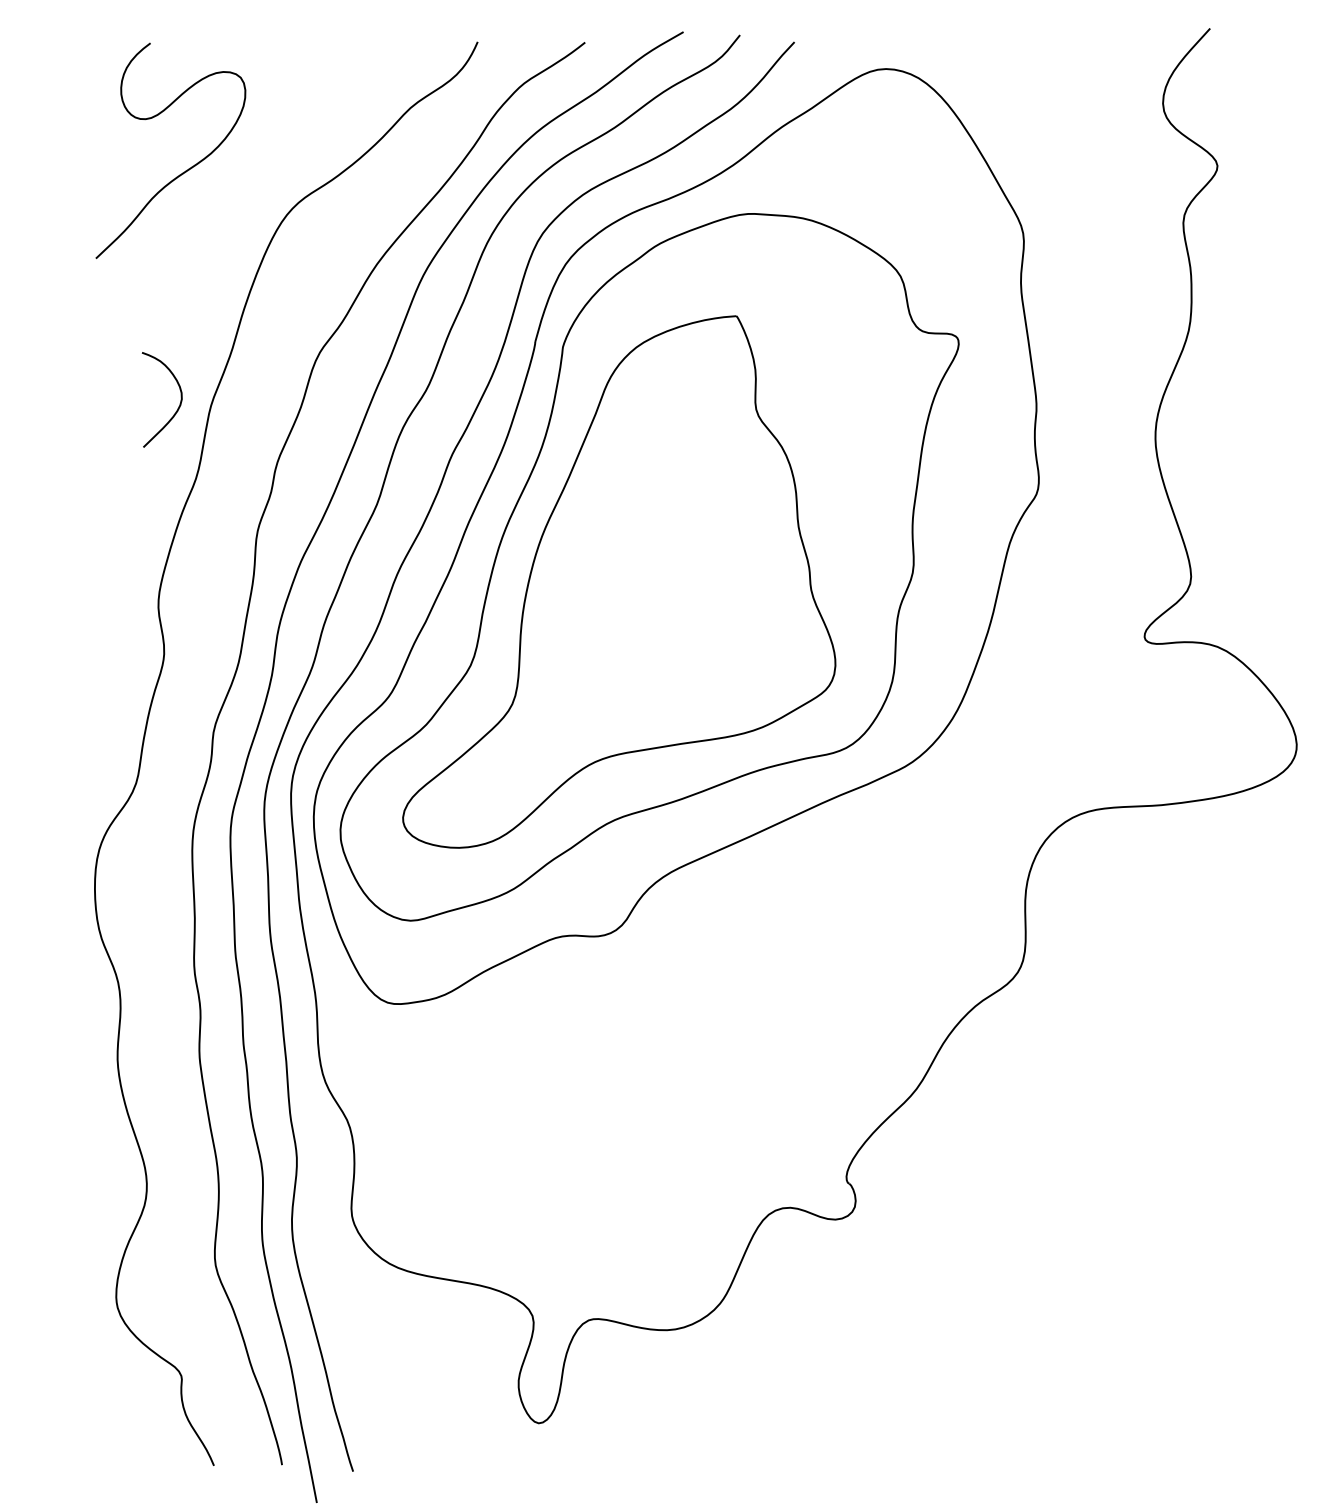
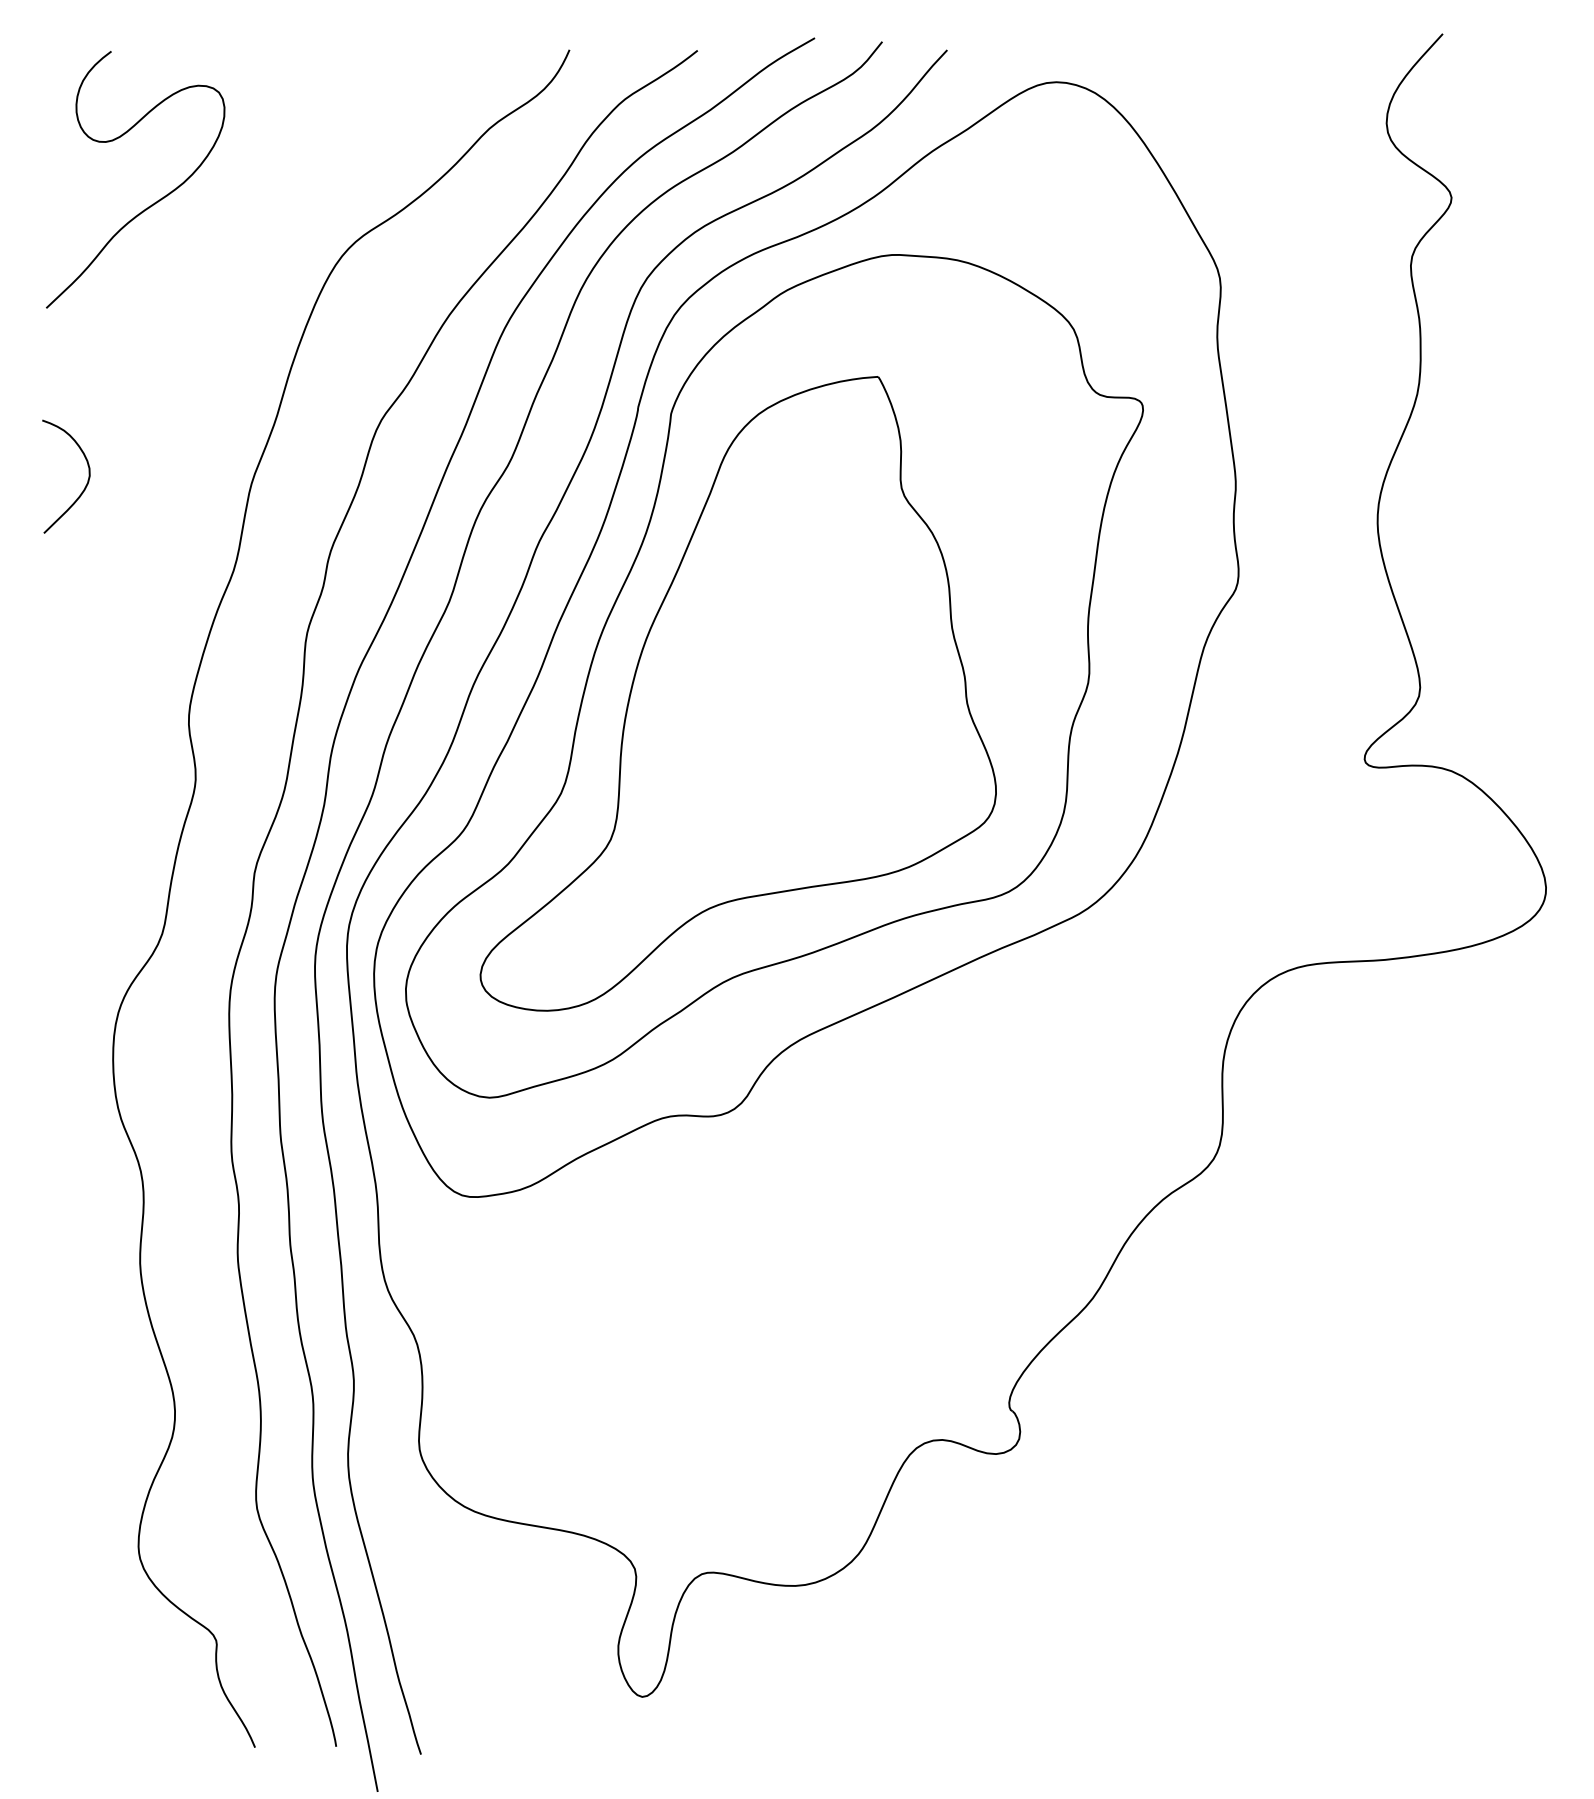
curve: (184, 171) -> (151, 204), moved
curve: (178, 407) -> (85, 485), moved

